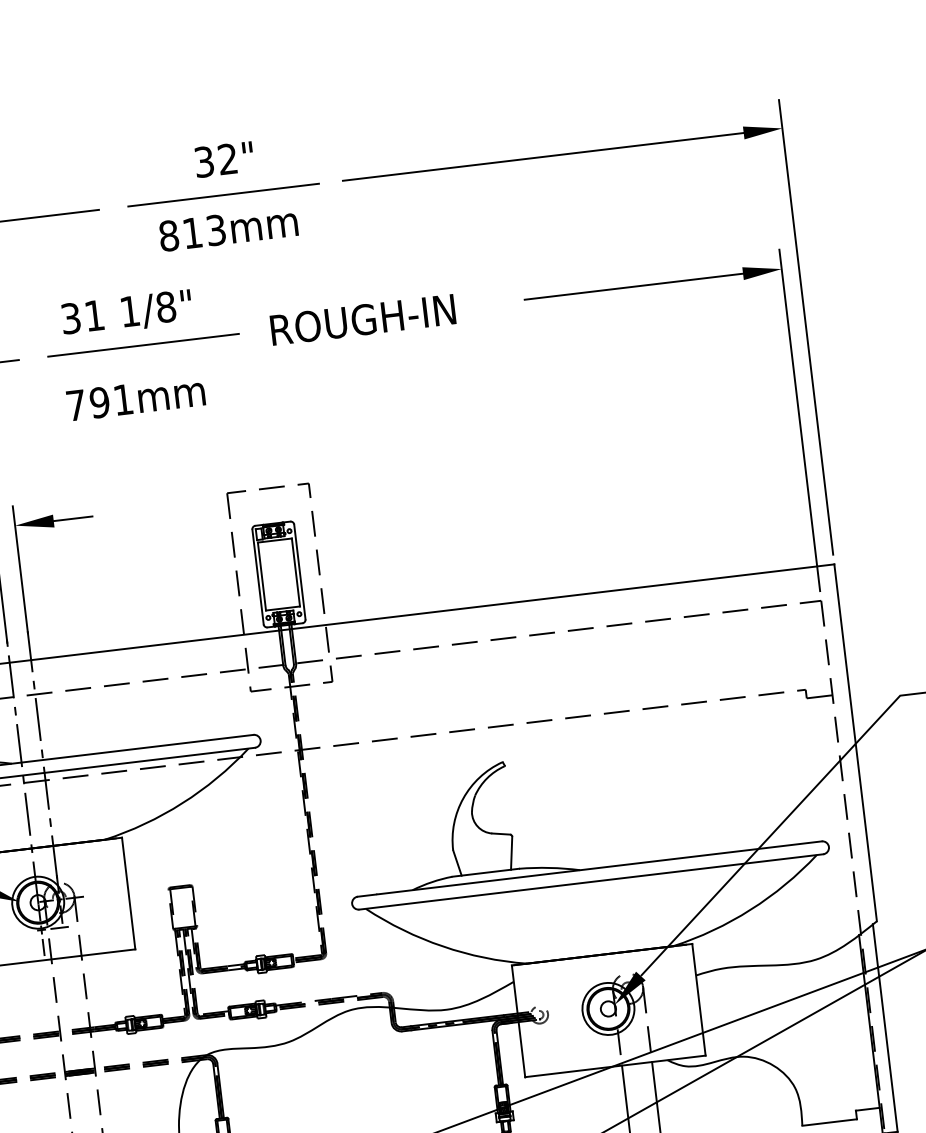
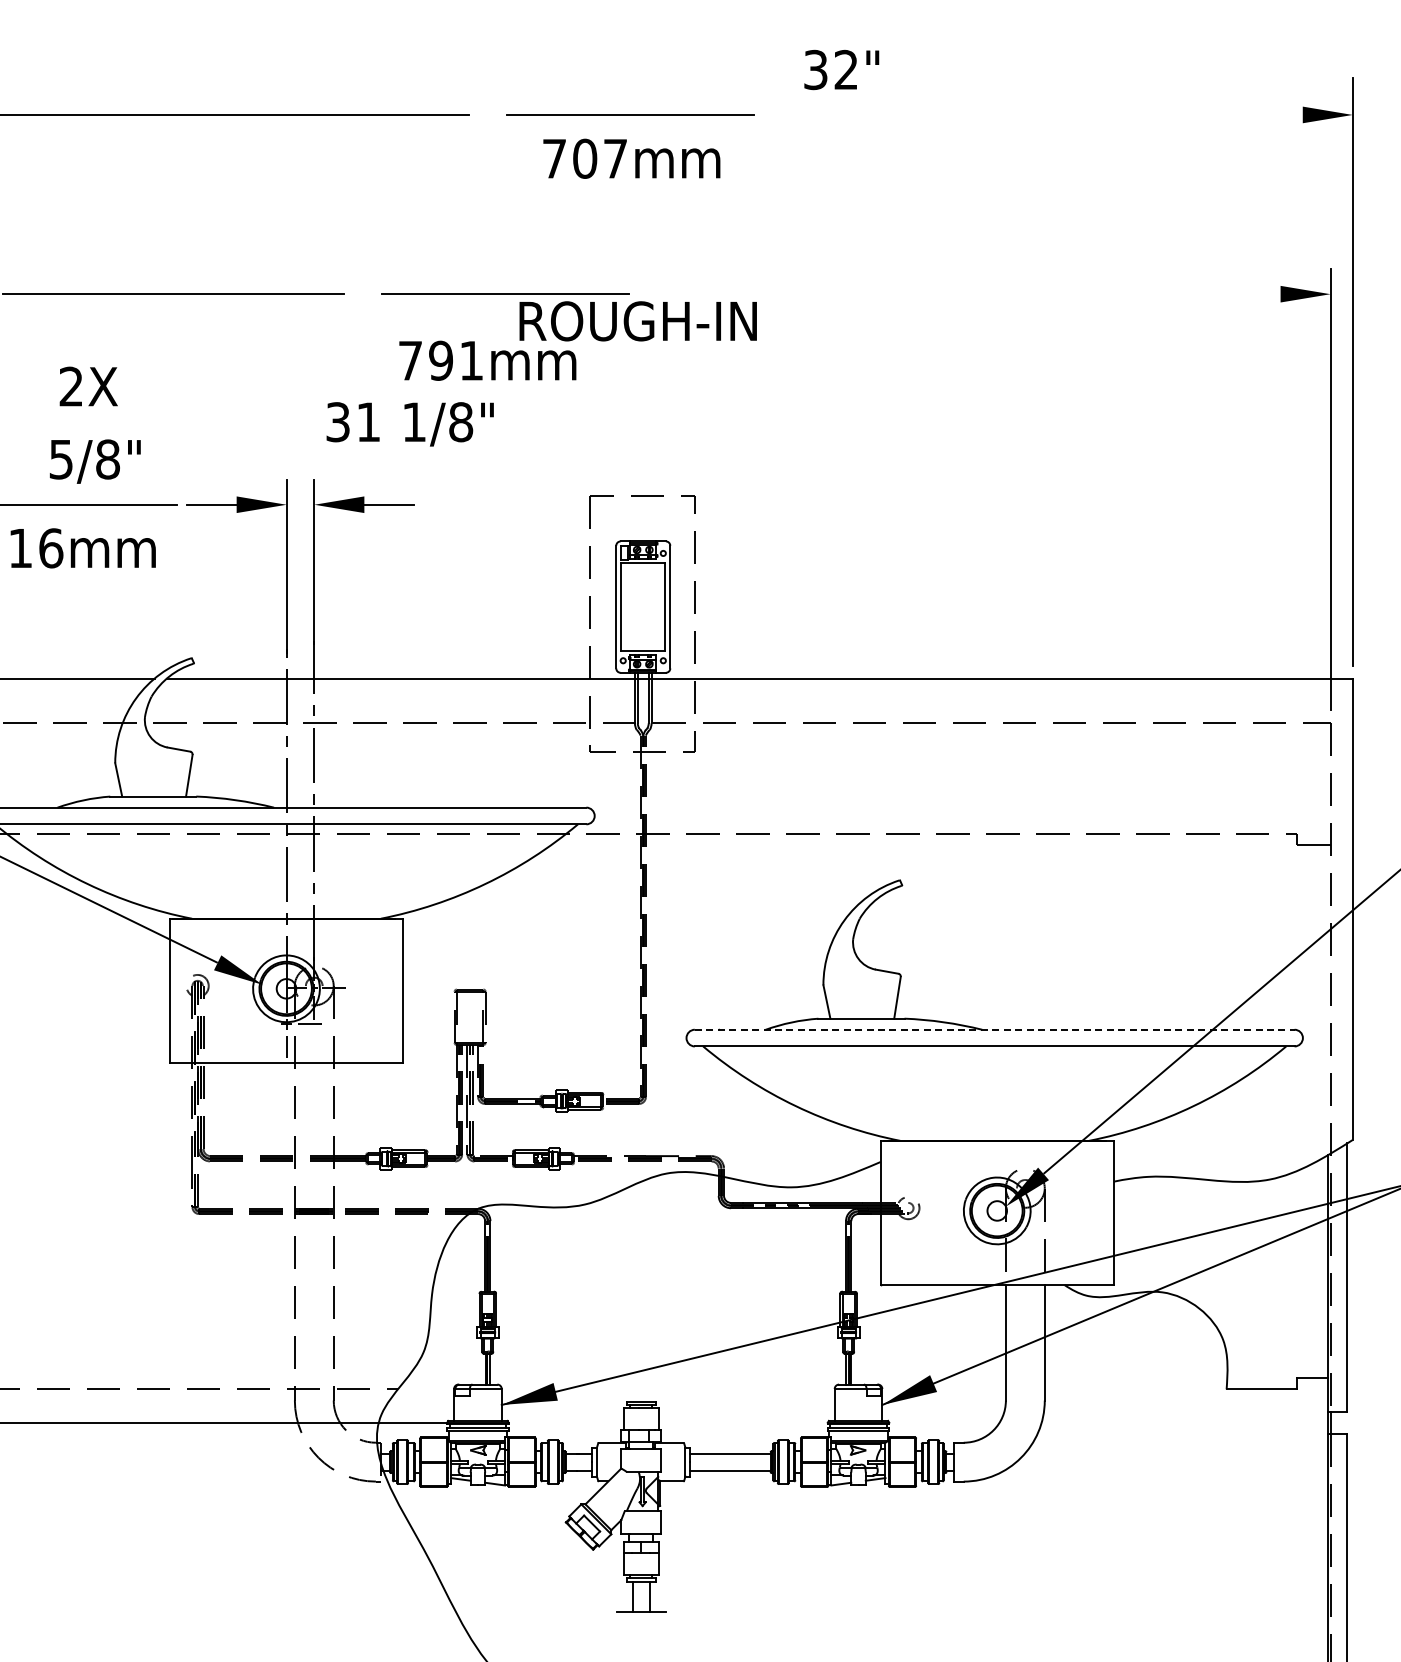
line: (543, 156) -> (1043, 114), removed
text: (224, 159) -> (841, 69), moved
text: (192, 232) -> (584, 158), 813mm -> 707mm
line: (633, 286) -> (1139, 294), removed
text: (126, 313) -> (409, 424), moved
text: (362, 320) -> (637, 321), moved
line: (589, 868) -> (994, 1029), solid -> dashed

